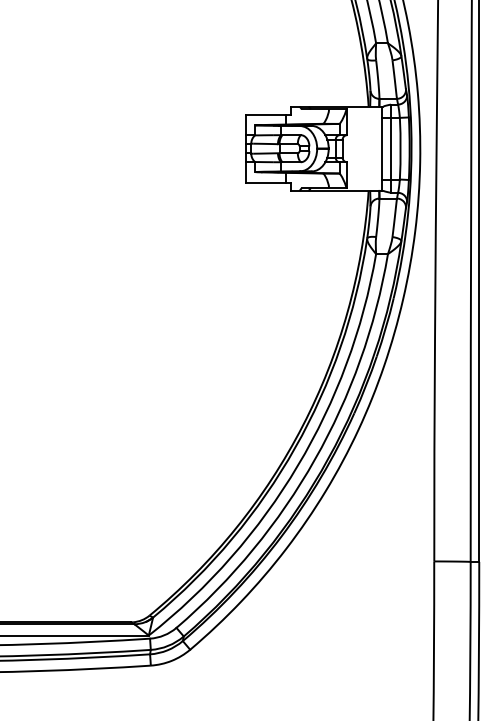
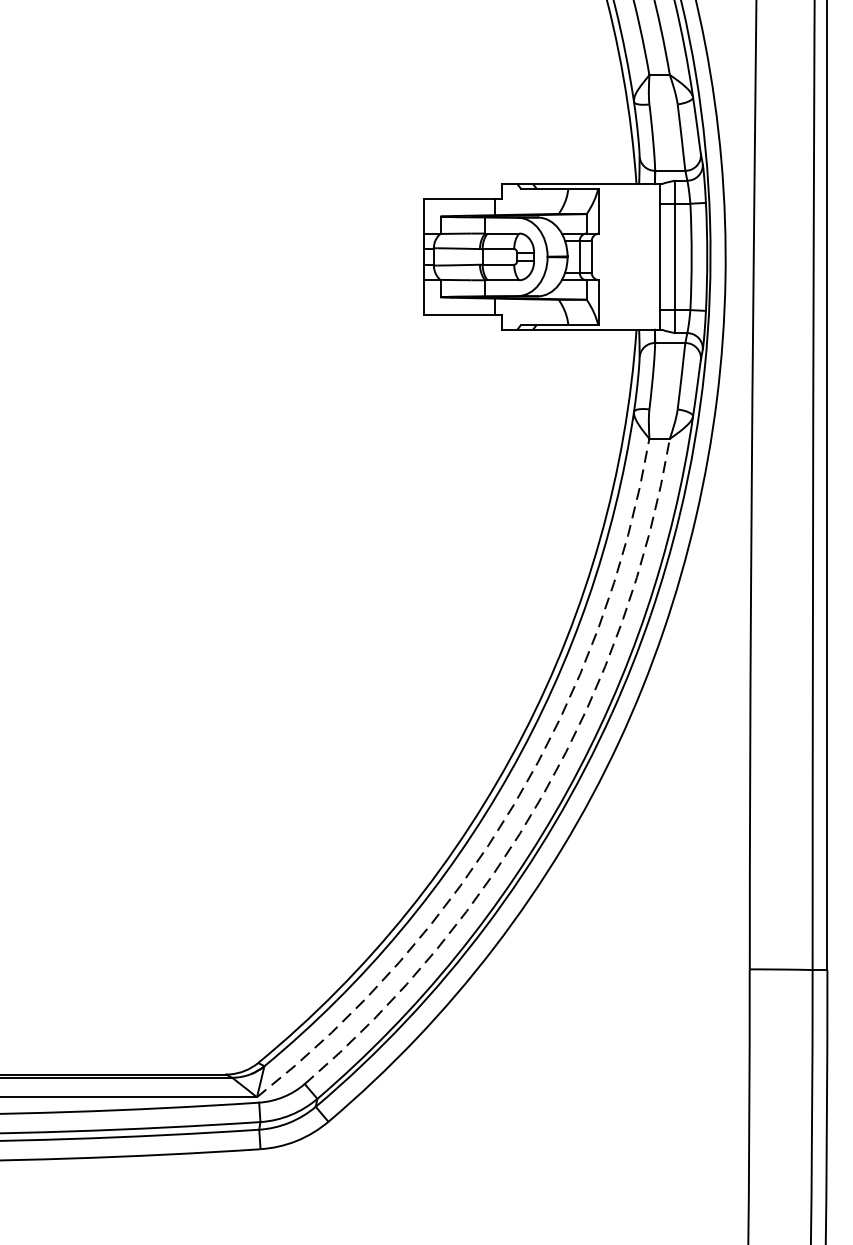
arc: (314, 459) -> (543, 793), solid -> dashed
arc: (297, 465) -> (513, 803), solid -> dashed

